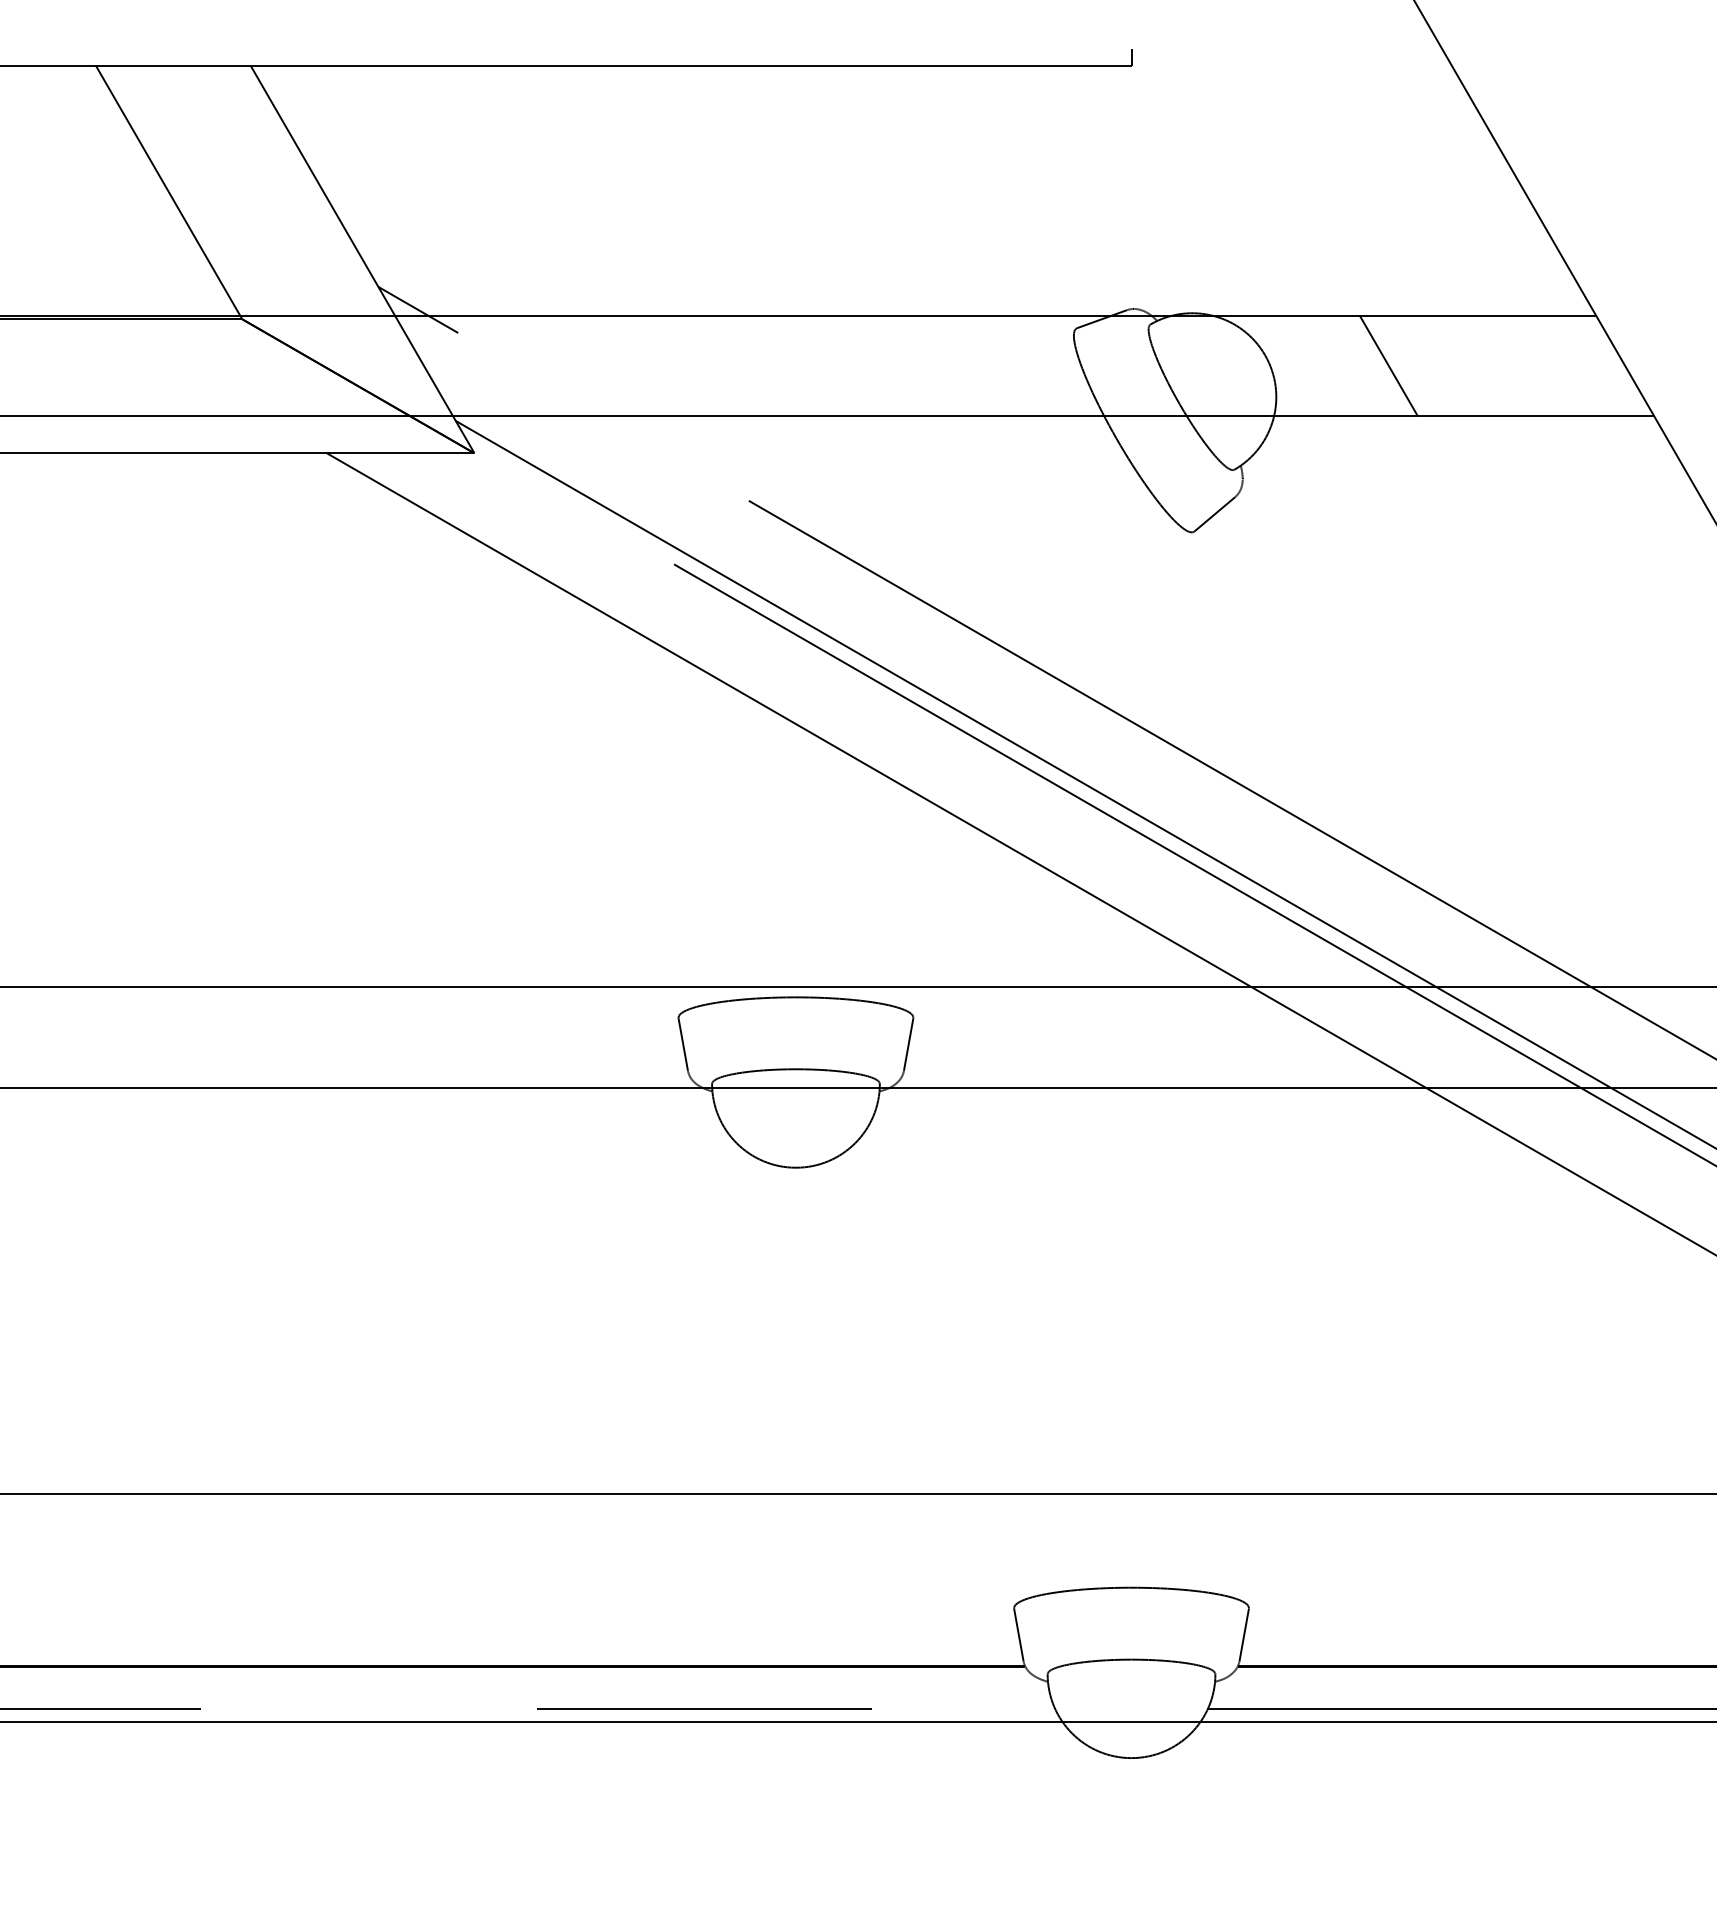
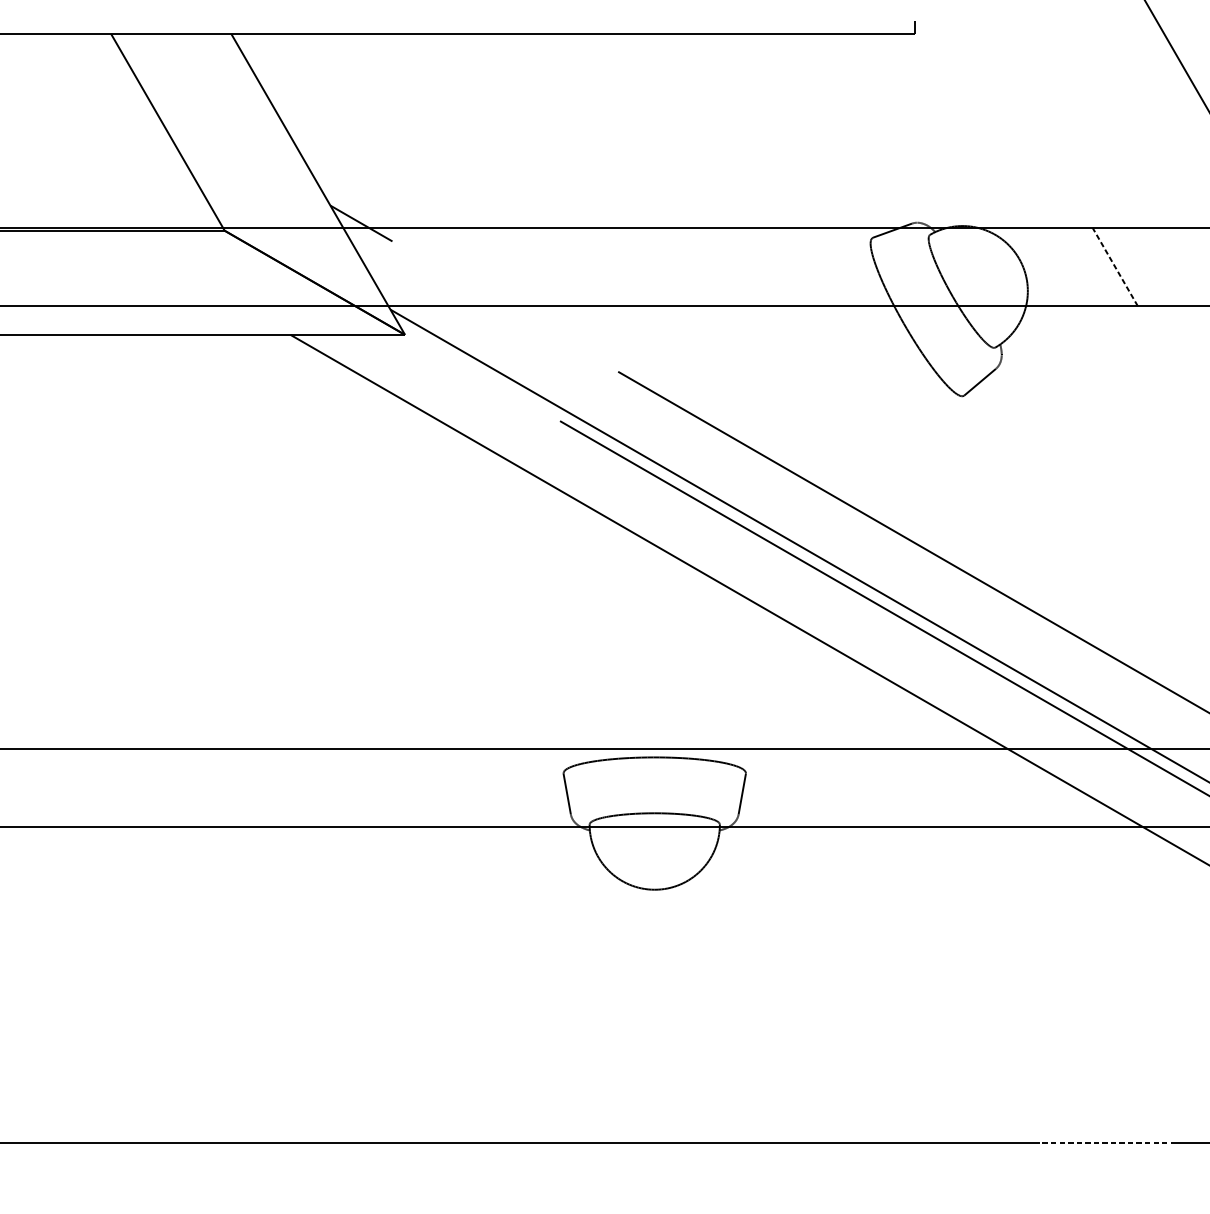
line: (1388, 365) -> (1114, 266), solid -> dashed
line: (1379, 1493) -> (1107, 1142), solid -> dashed

